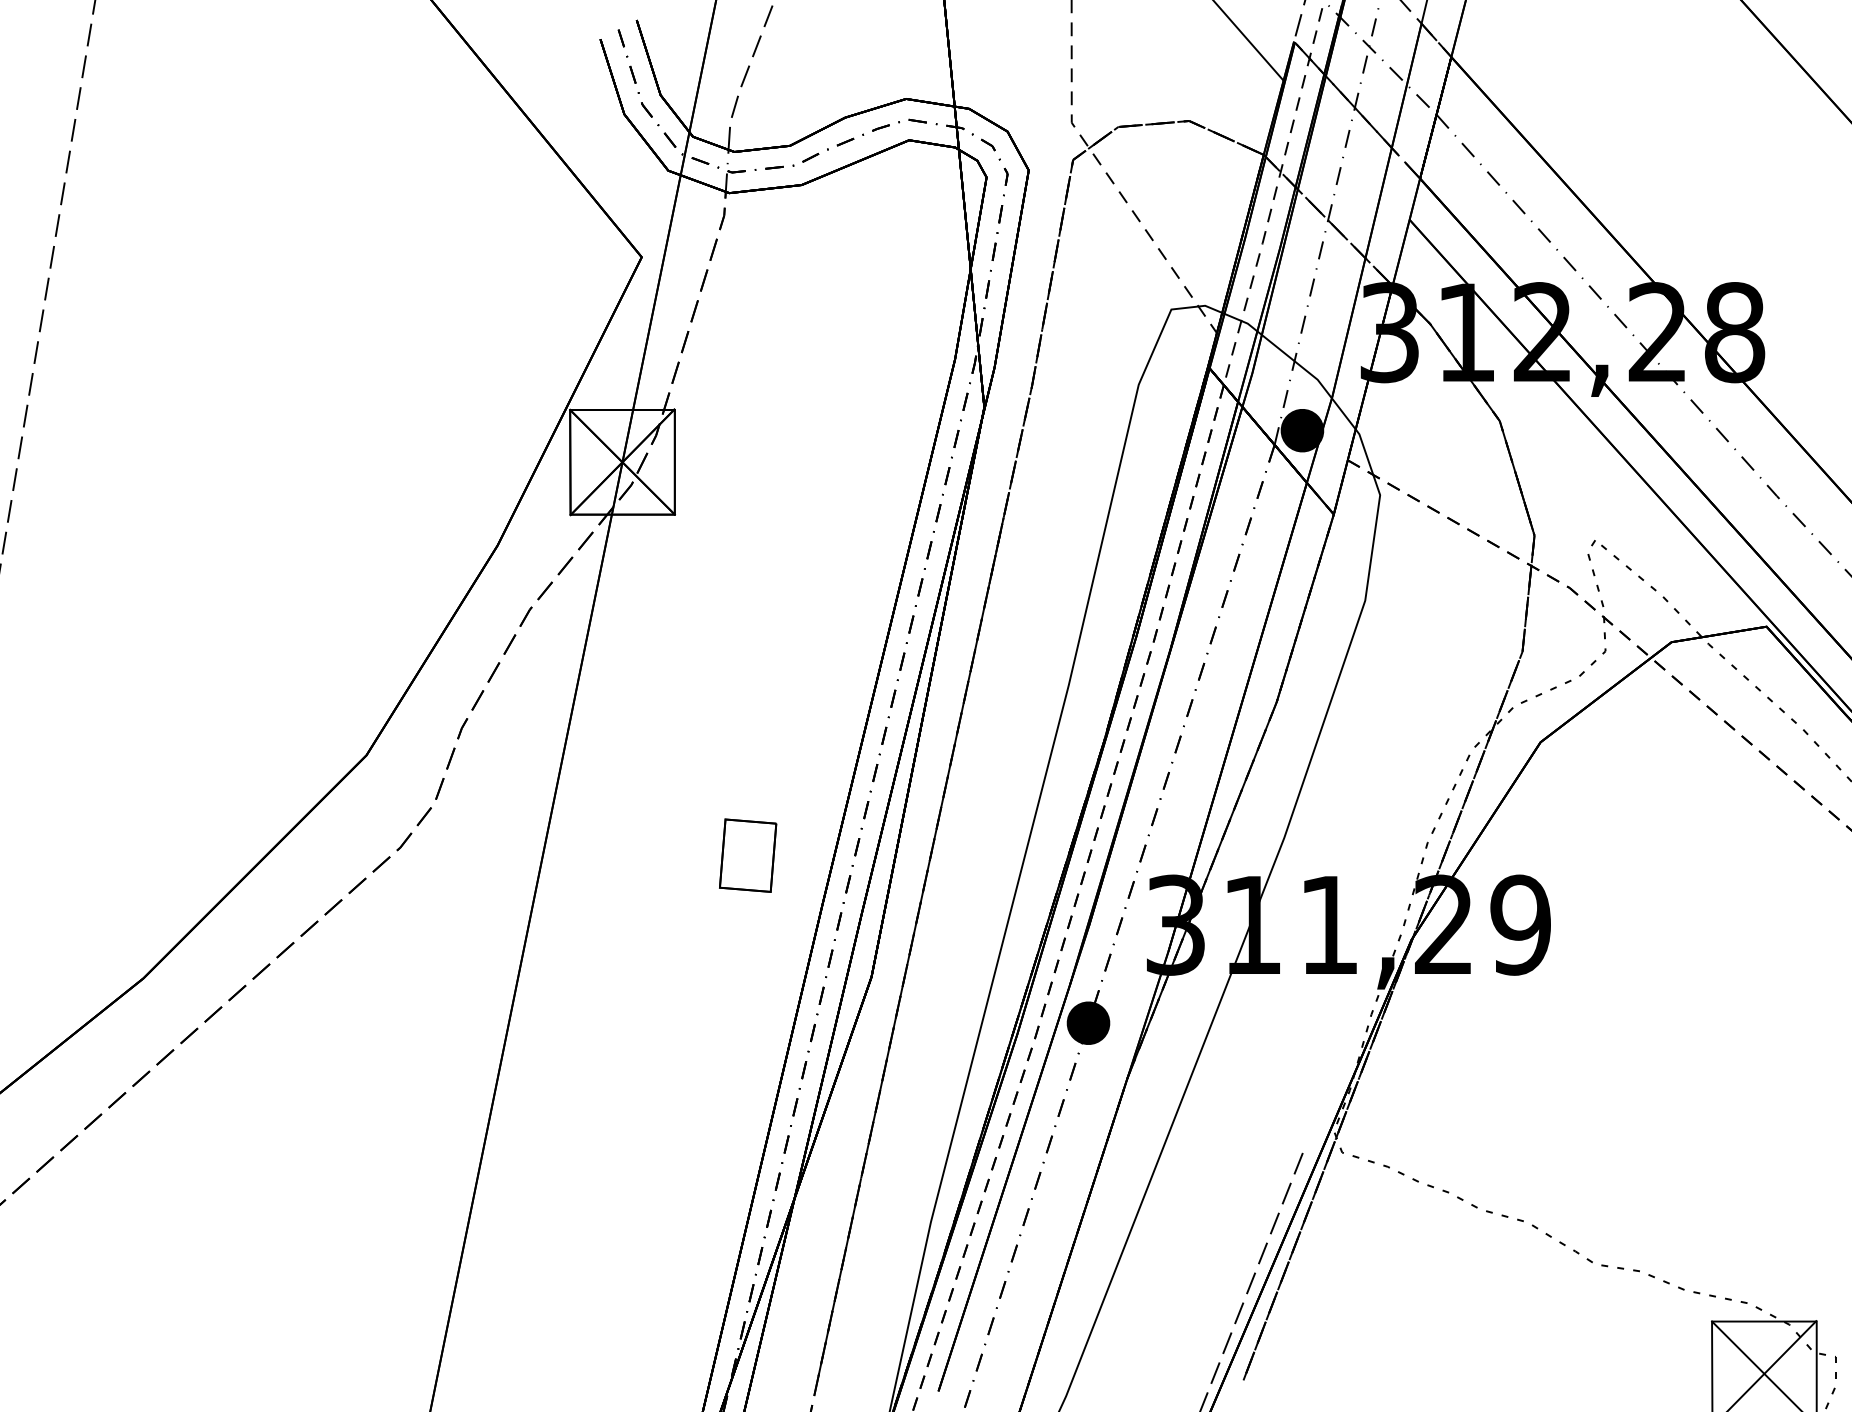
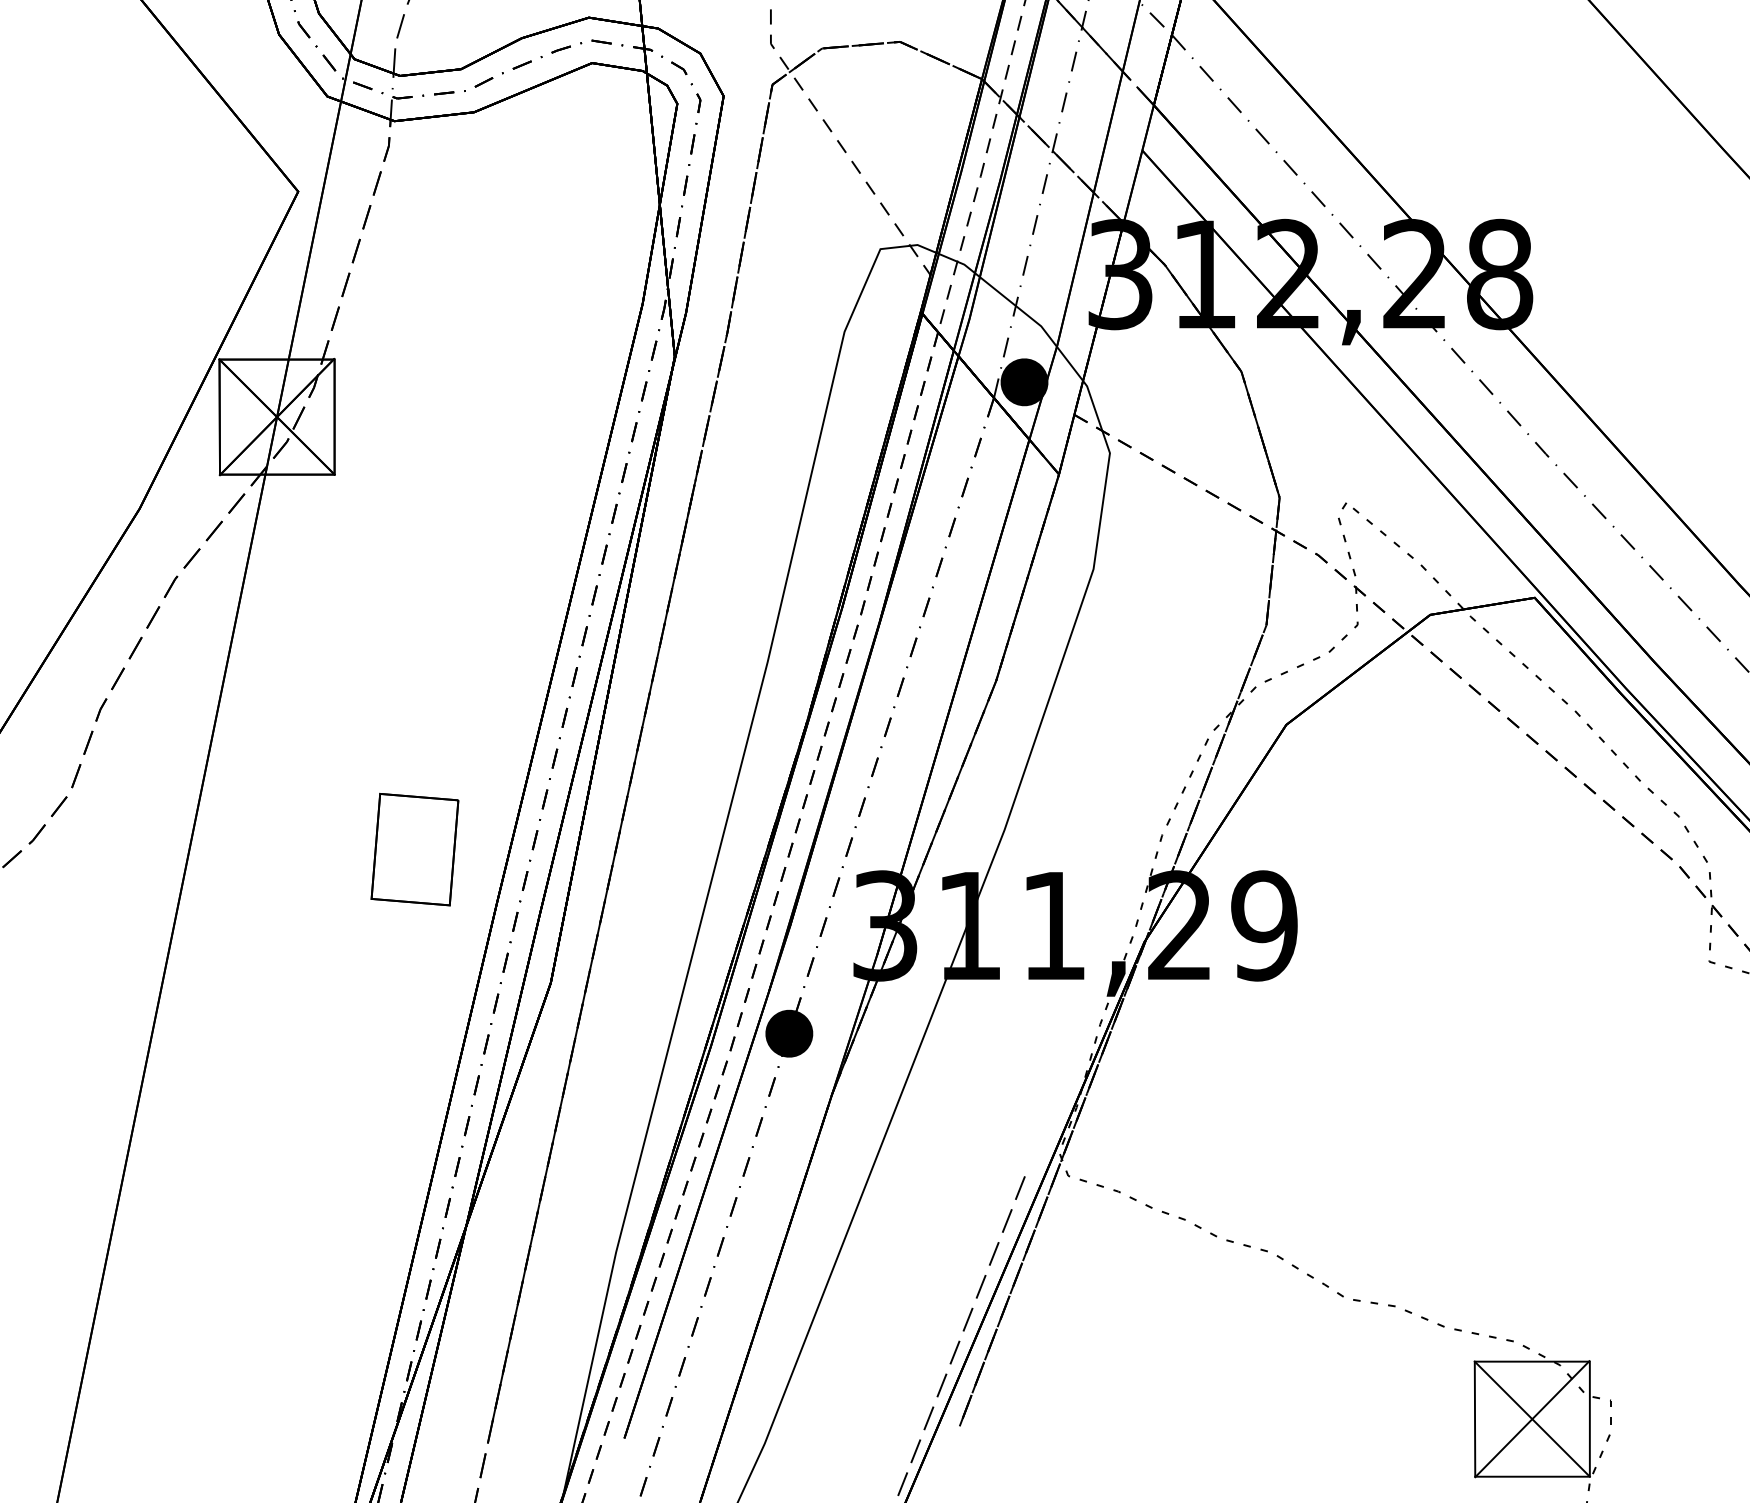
part: (748, 855) -> (415, 849), size x1.4

